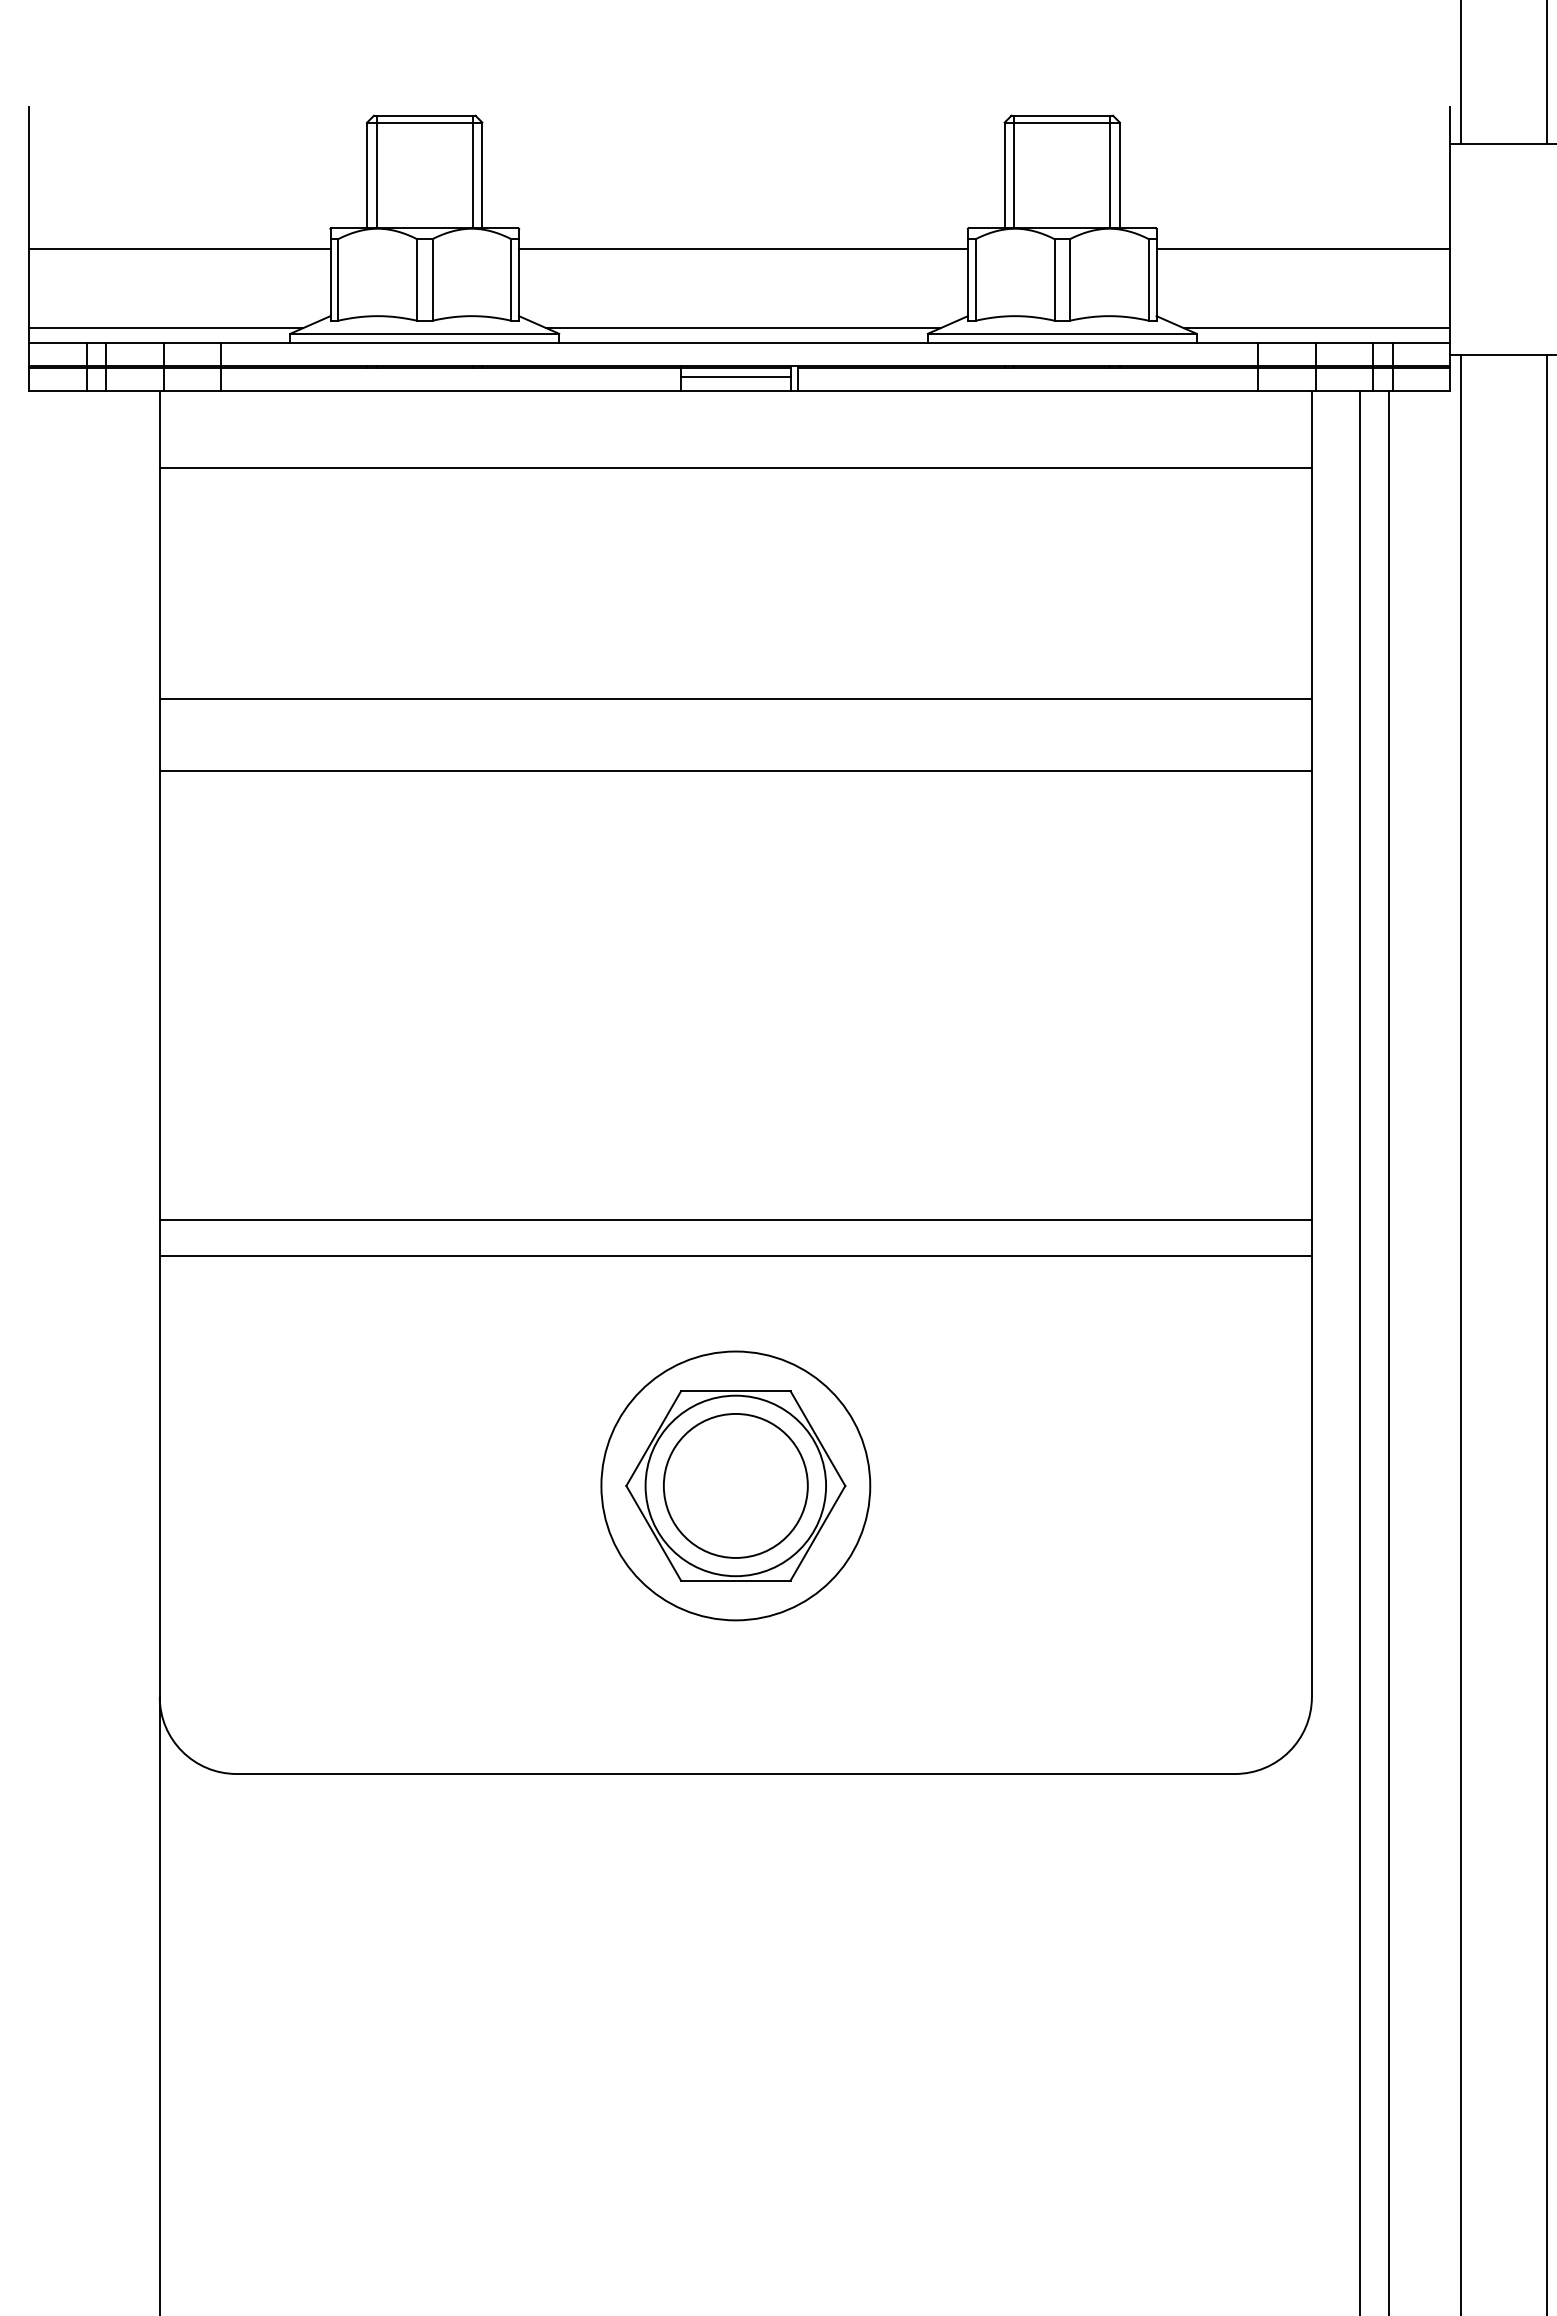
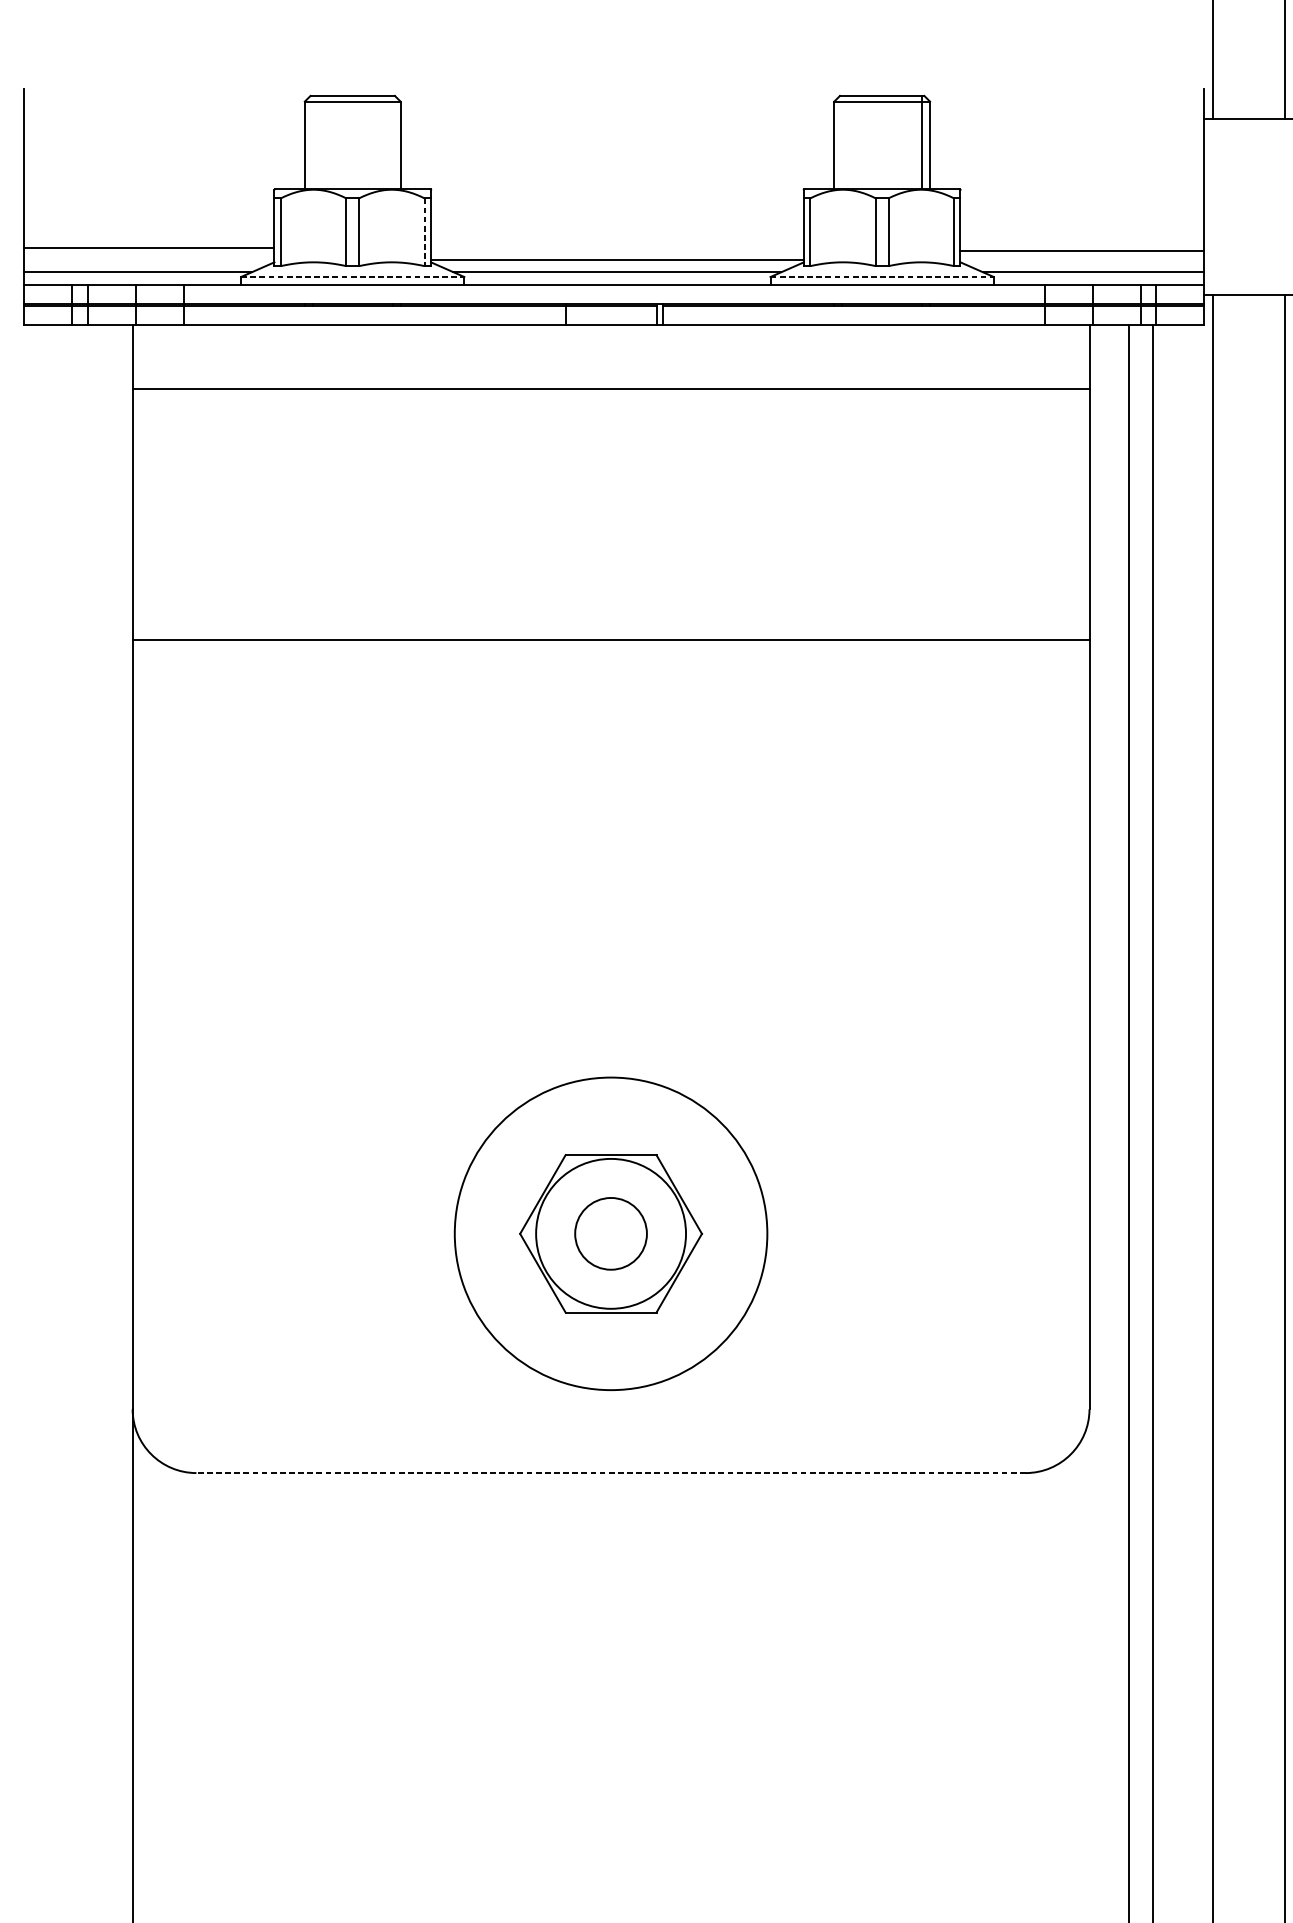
line: (376, 171) -> (312, 142), removed
line: (472, 171) -> (392, 142), removed
line: (1014, 171) -> (842, 142), removed
line: (179, 249) -> (149, 248), moved
line: (743, 249) -> (617, 260), moved
line: (1303, 249) -> (1082, 251), moved
line: (511, 279) -> (424, 231), solid -> dashed
line: (425, 333) -> (353, 276), solid -> dashed
line: (1062, 333) -> (882, 276), solid -> dashed
line: (735, 376) -> (610, 312), removed
line: (735, 698) -> (610, 579), removed
line: (735, 1219) -> (610, 1012), removed
line: (735, 1255) -> (610, 1042), removed
circle: (735, 1485) -> (610, 1233), size x0.6
circle: (735, 1485) -> (610, 1233), size x1.4
line: (735, 1773) -> (610, 1472), solid -> dashed

